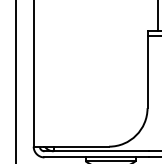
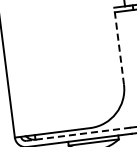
line: (147, 69) -> (119, 45), solid -> dashed
line: (96, 151) -> (78, 134), solid -> dashed

